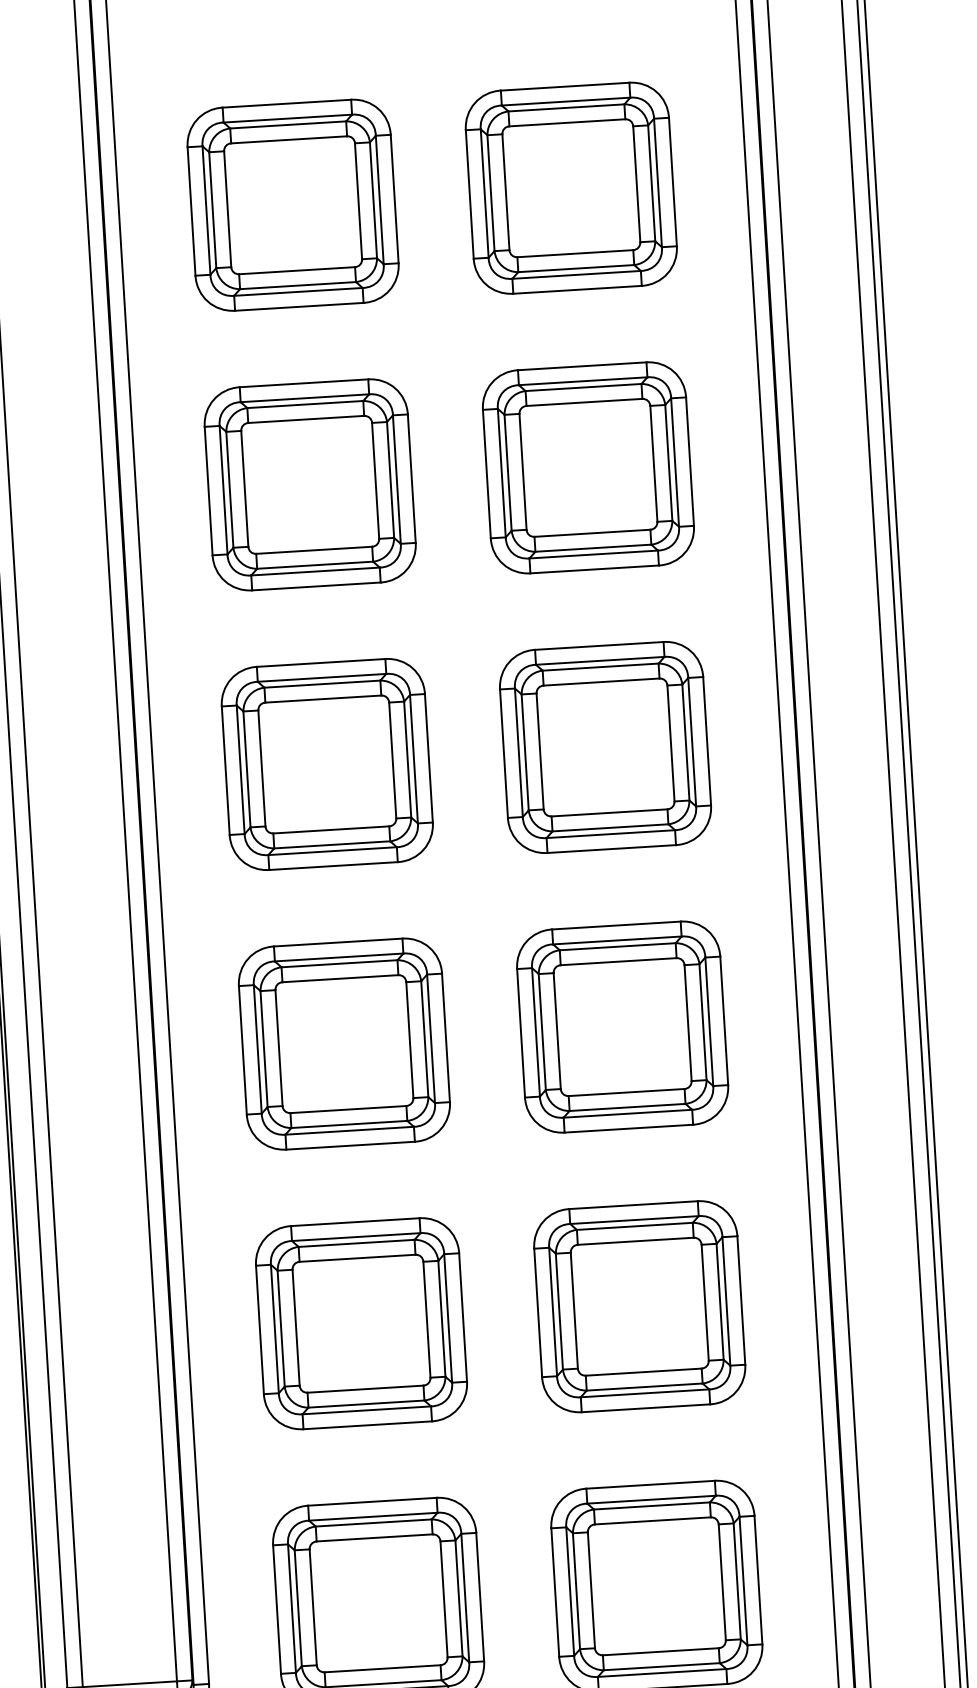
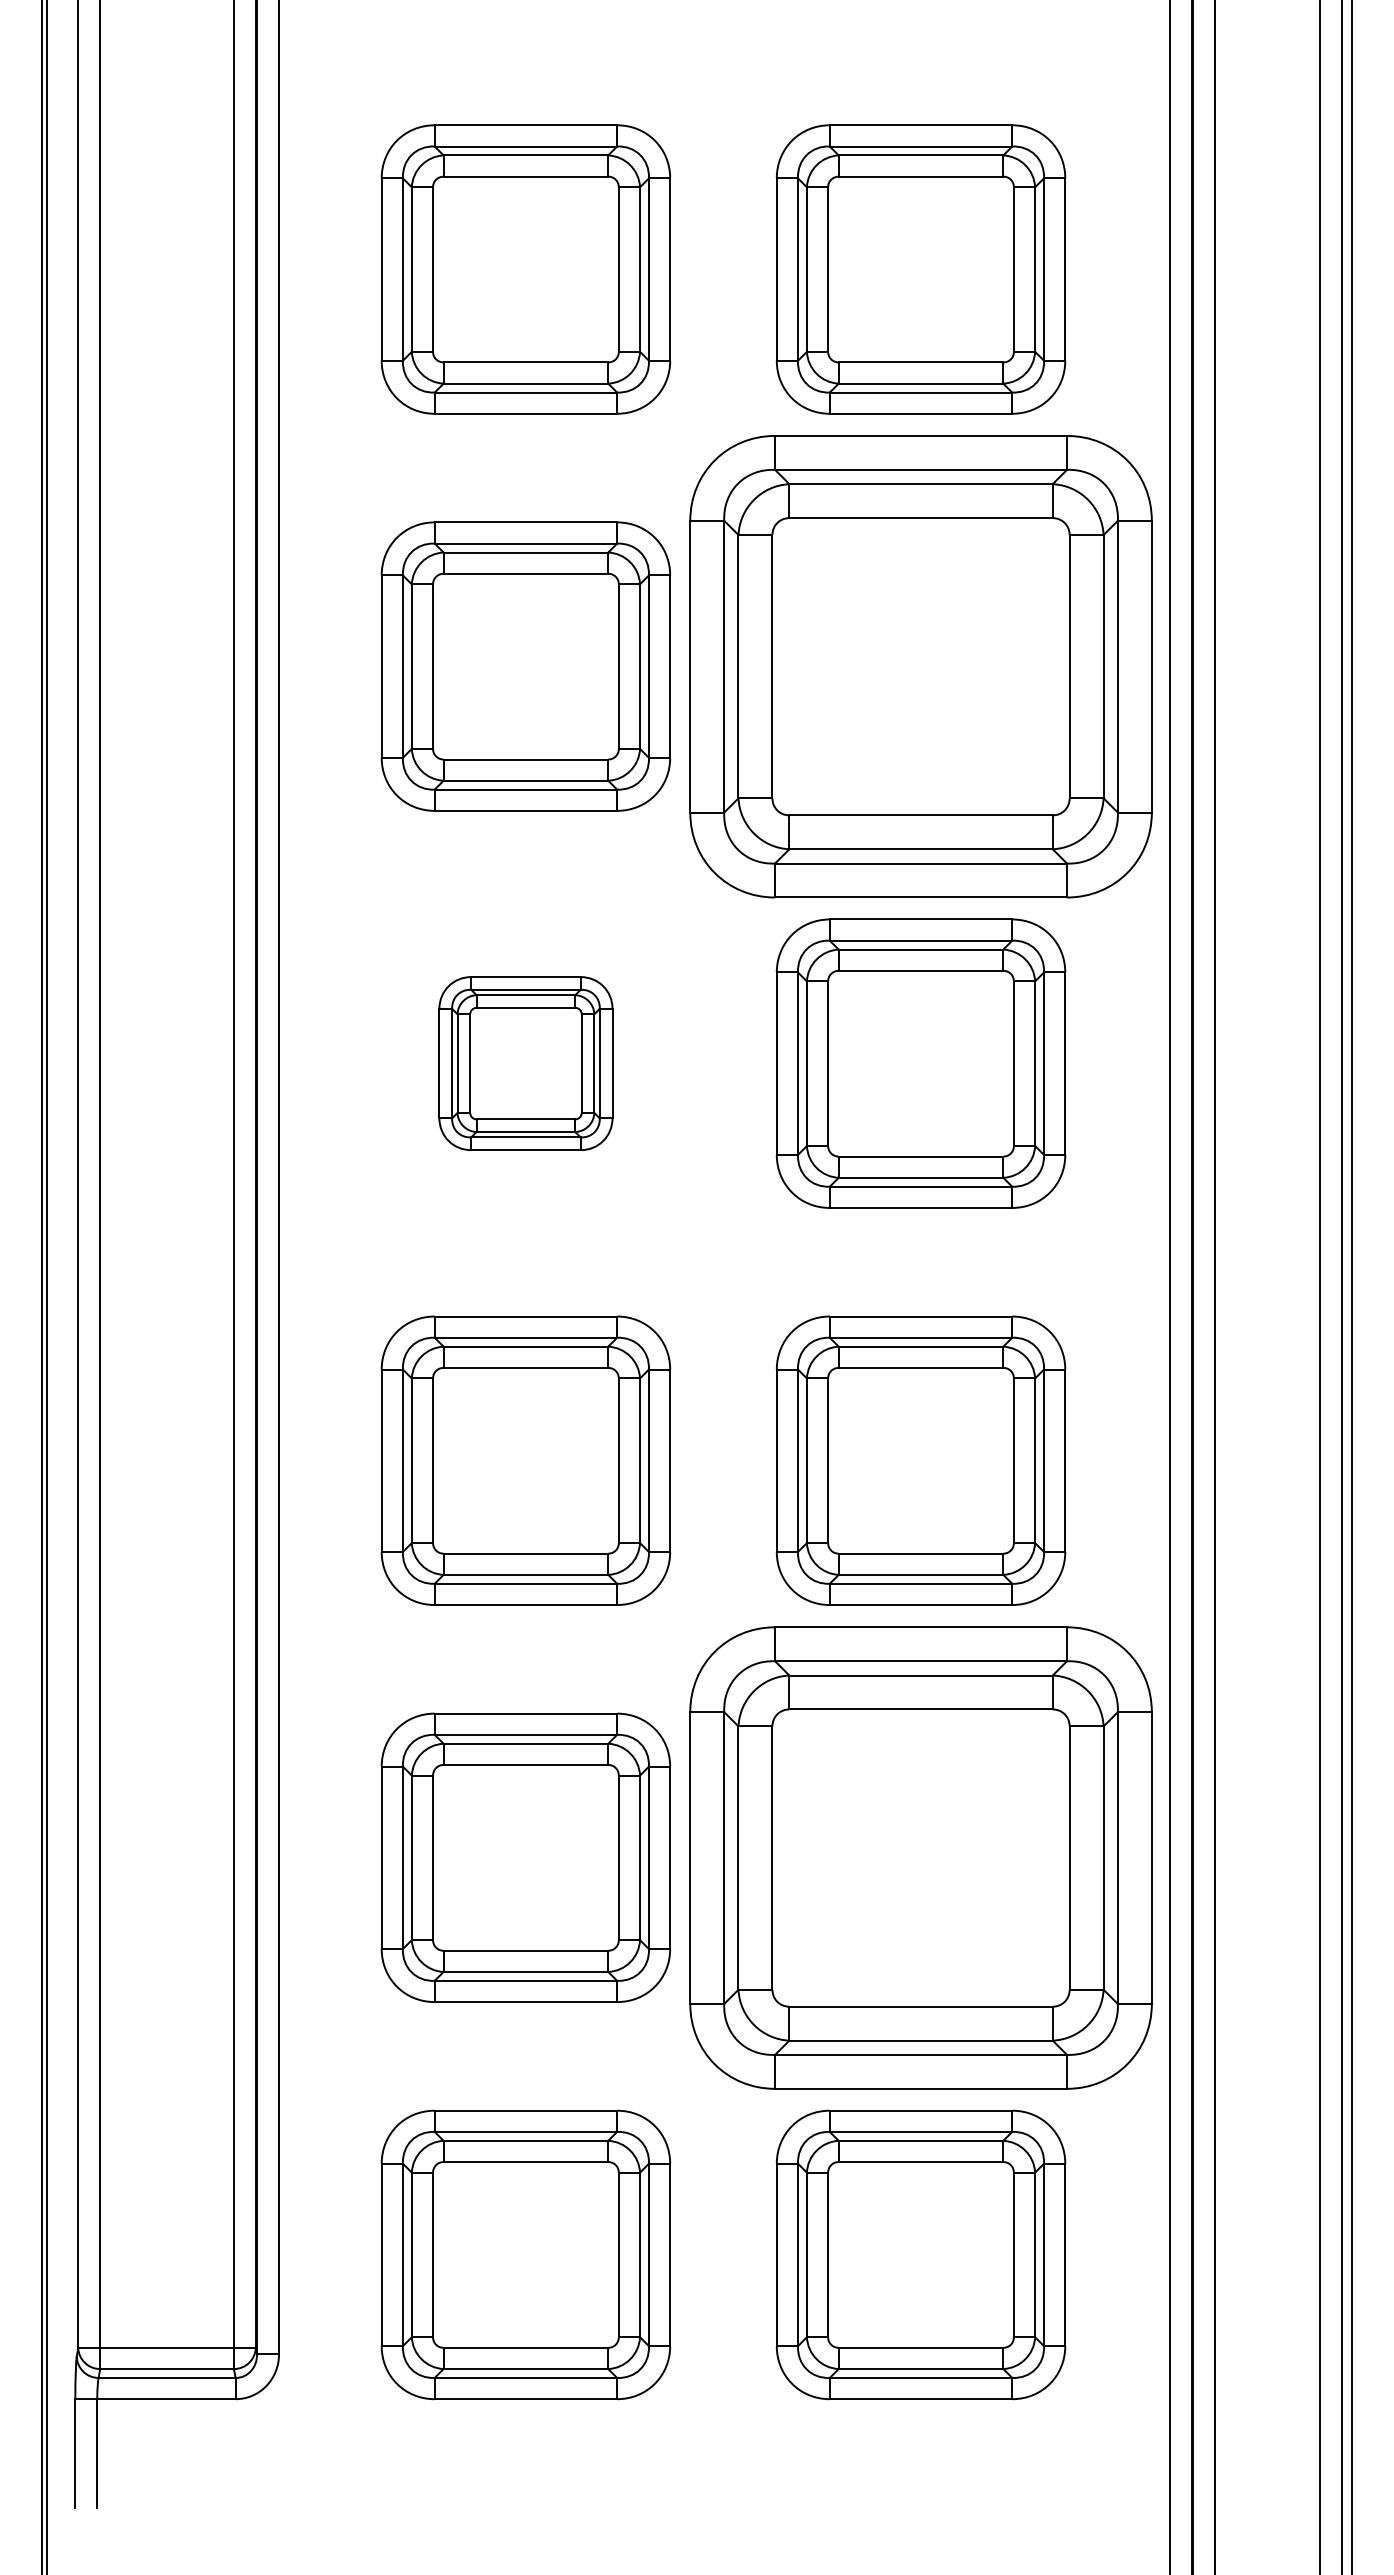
part: (588, 467) -> (920, 666), size x1.6
part: (327, 764) -> (525, 1063), size x0.6
part: (639, 1306) -> (920, 1857), size x1.6

